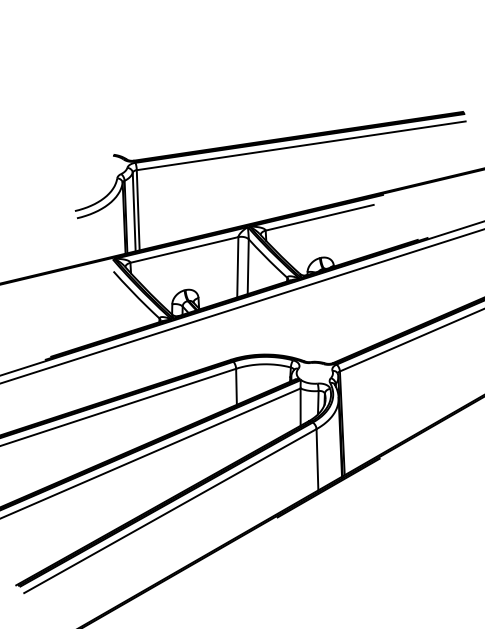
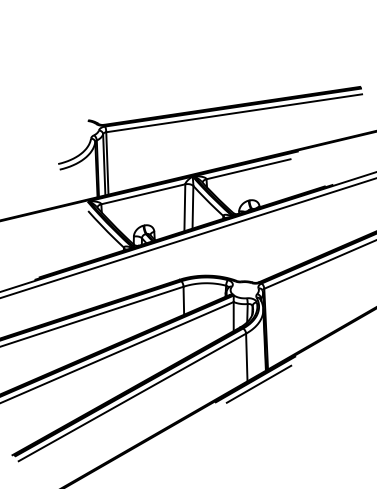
line: (332, 493) -> (258, 383), added

